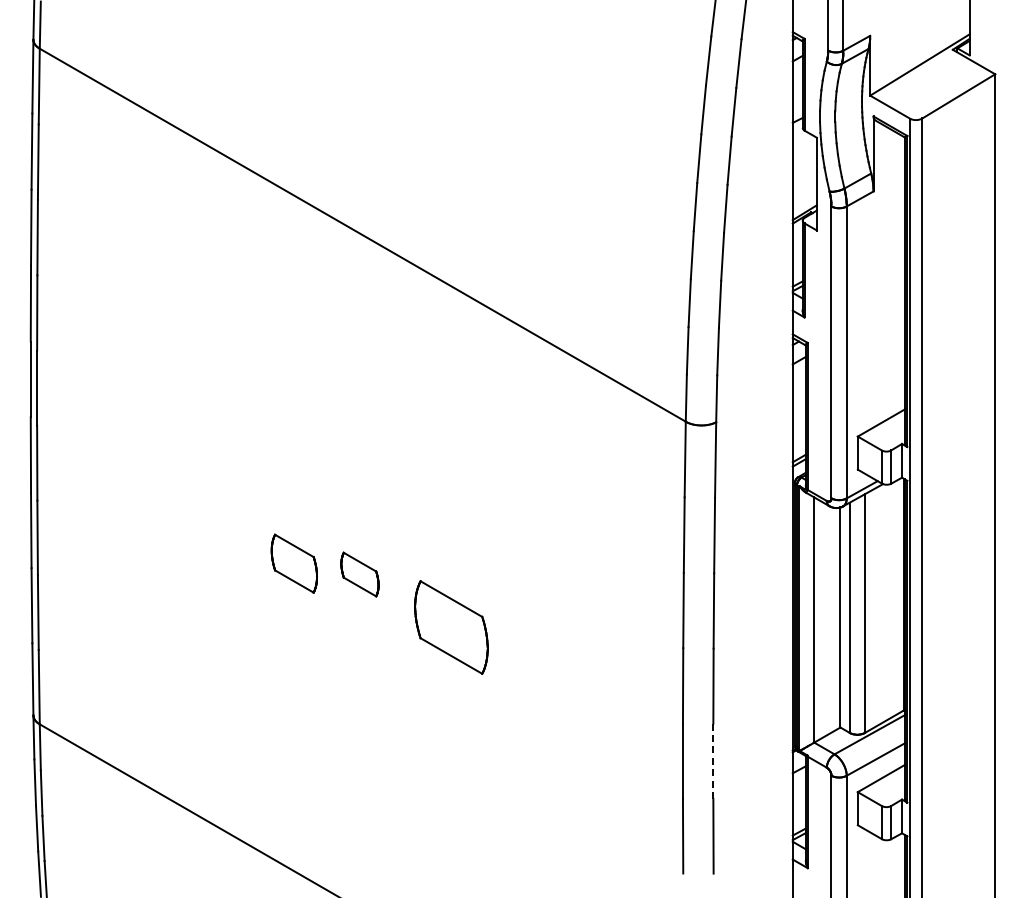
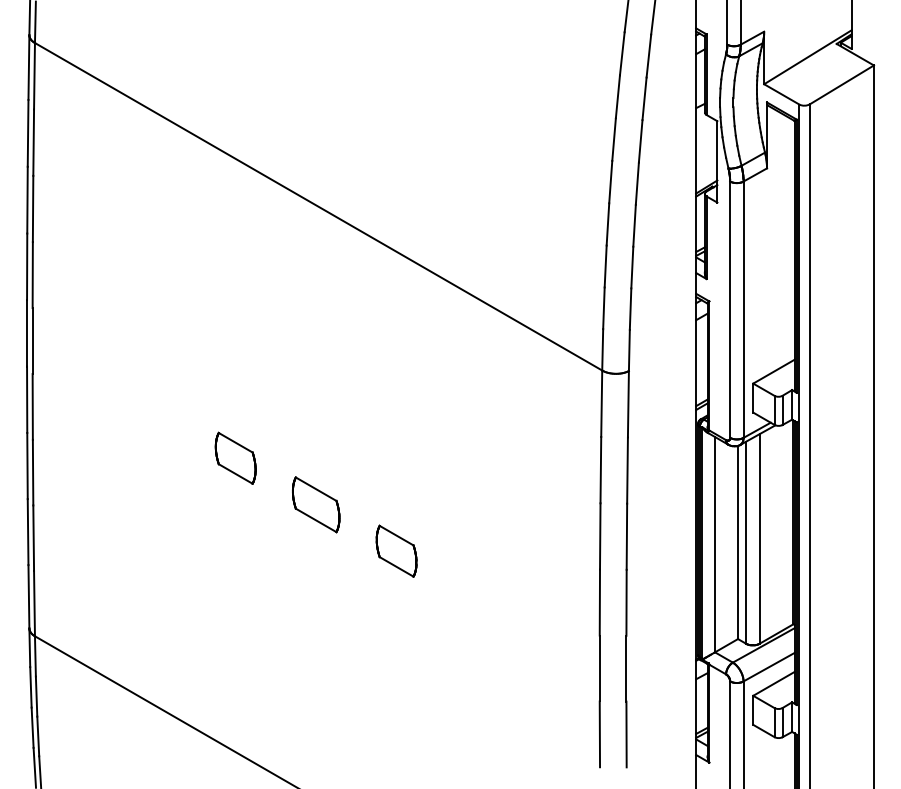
part: (293, 563) -> (234, 458), moved
part: (359, 574) -> (315, 504), size x1.43
part: (451, 627) -> (396, 551), size x0.62
line: (713, 761) -> (626, 668), dashed -> solid

